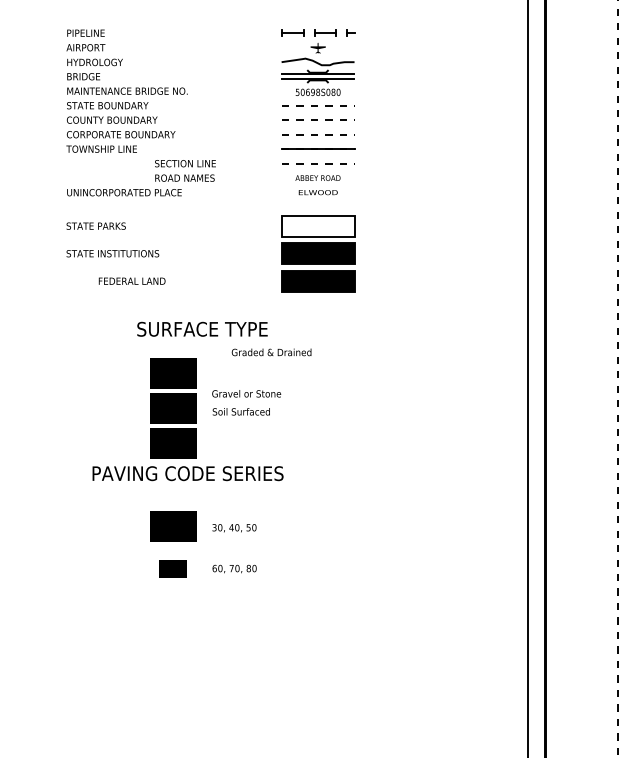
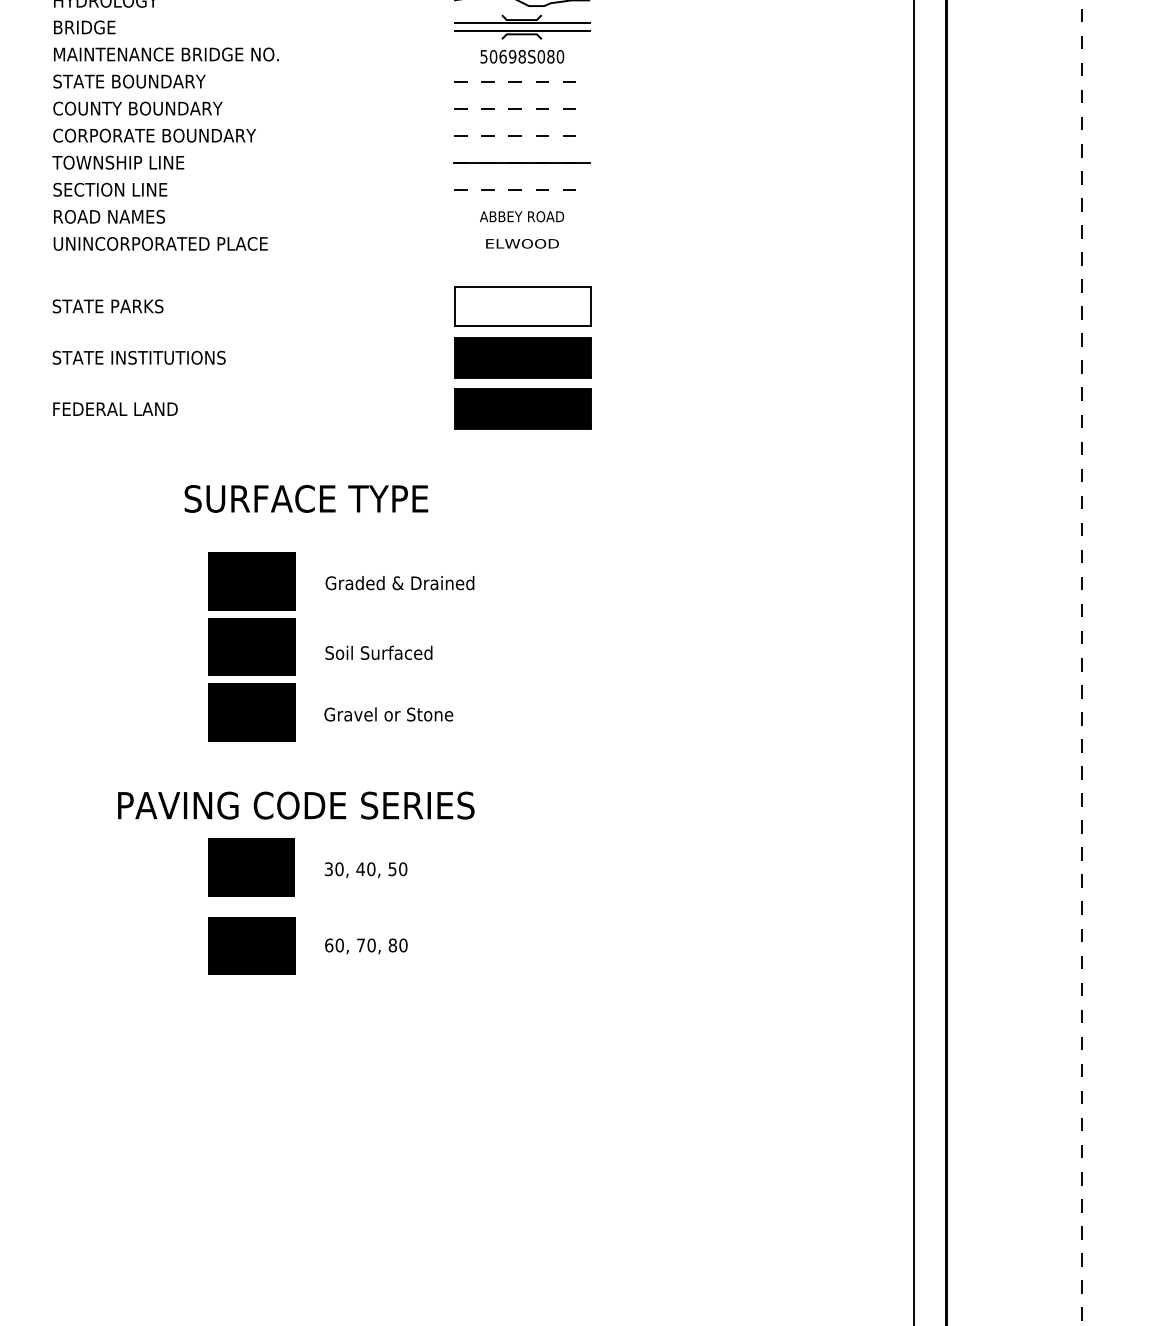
text: (185, 170) -> (110, 202), moved
text: (131, 280) -> (114, 407), moved
text: (271, 352) -> (399, 583), moved
text: (246, 393) -> (388, 713), moved
text: (187, 473) -> (295, 805), moved
part: (173, 568) -> (252, 945), size x1.67

